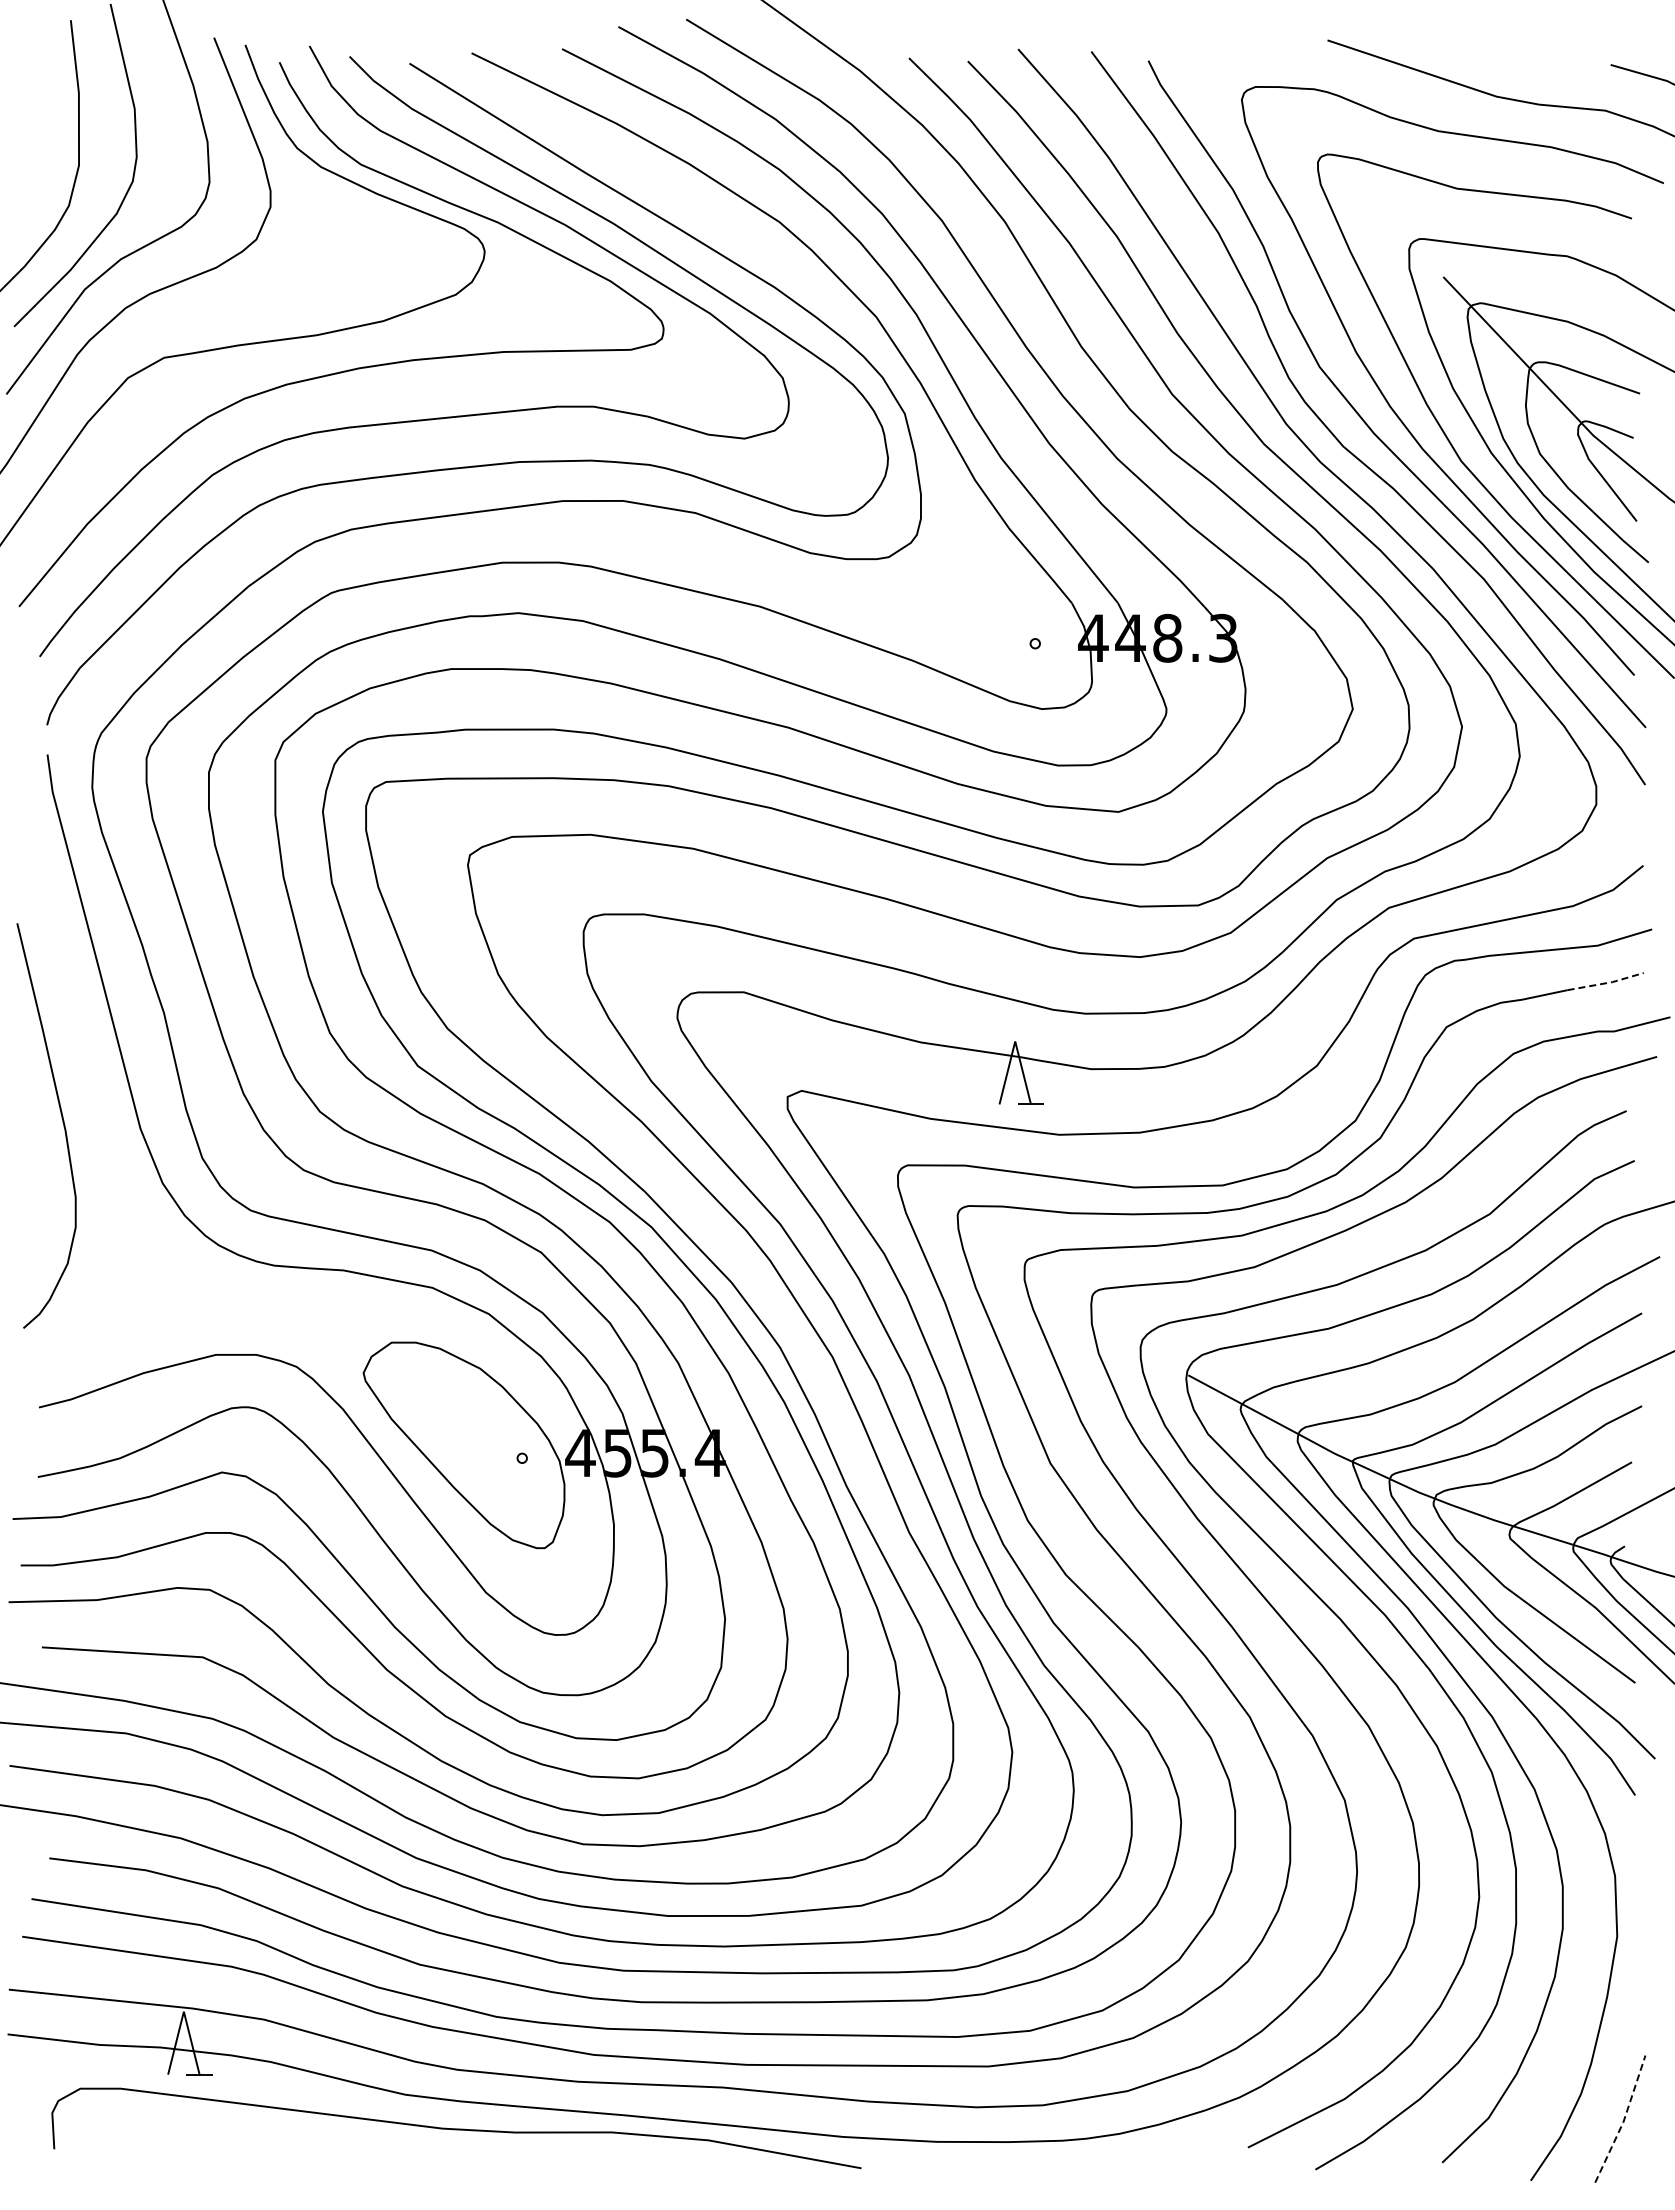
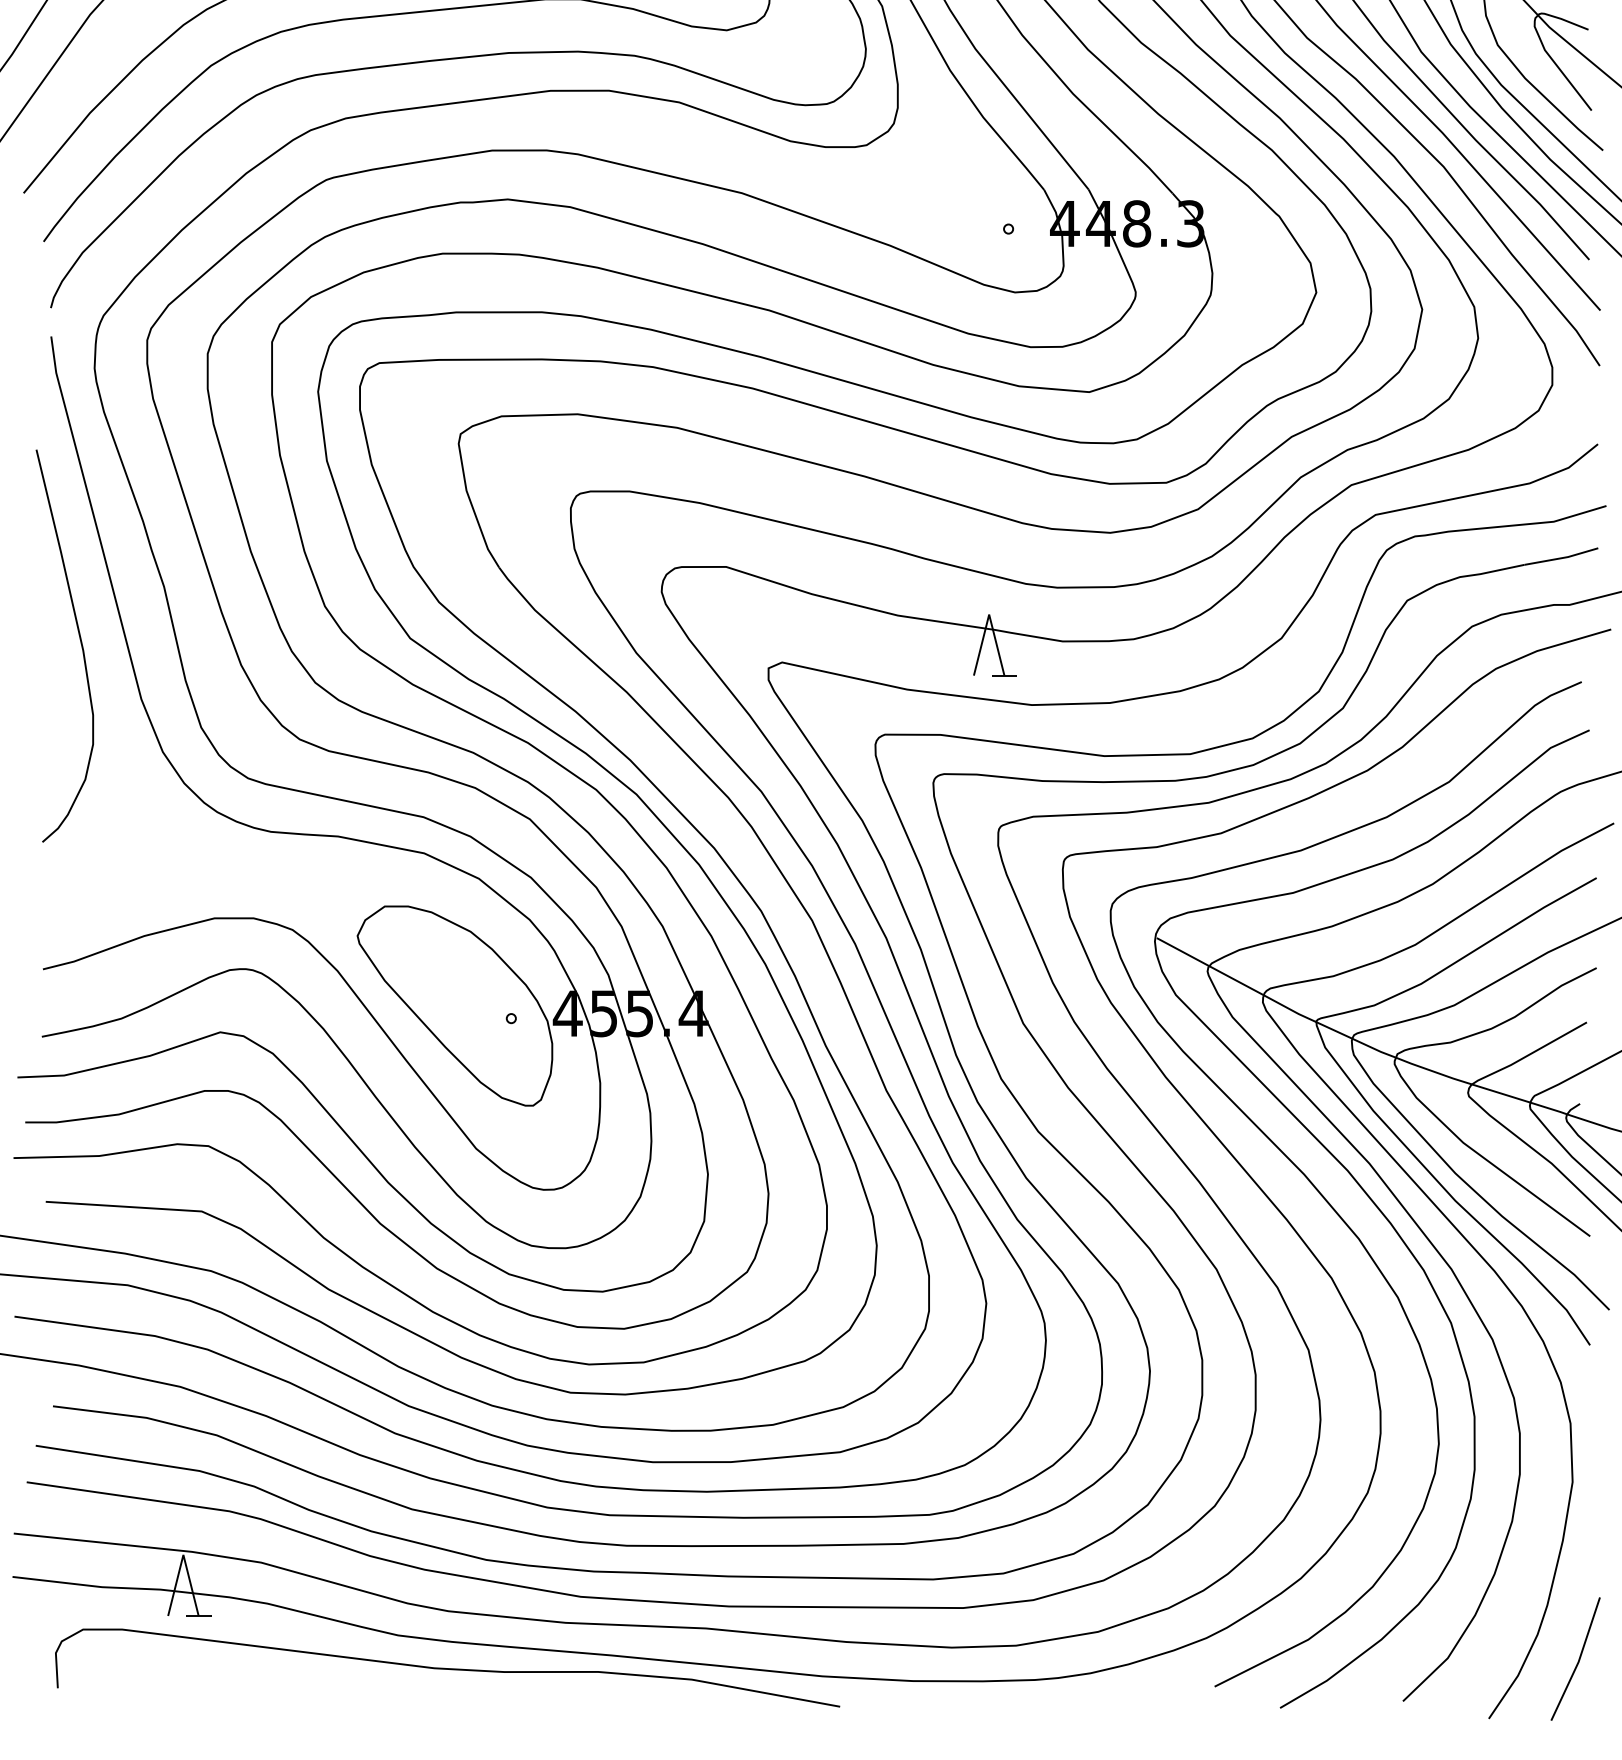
line: (1606, 983) -> (1562, 558), dashed -> solid
curve: (62, 1122) -> (80, 642), moved
line: (1624, 2120) -> (1579, 1660), dashed -> solid

